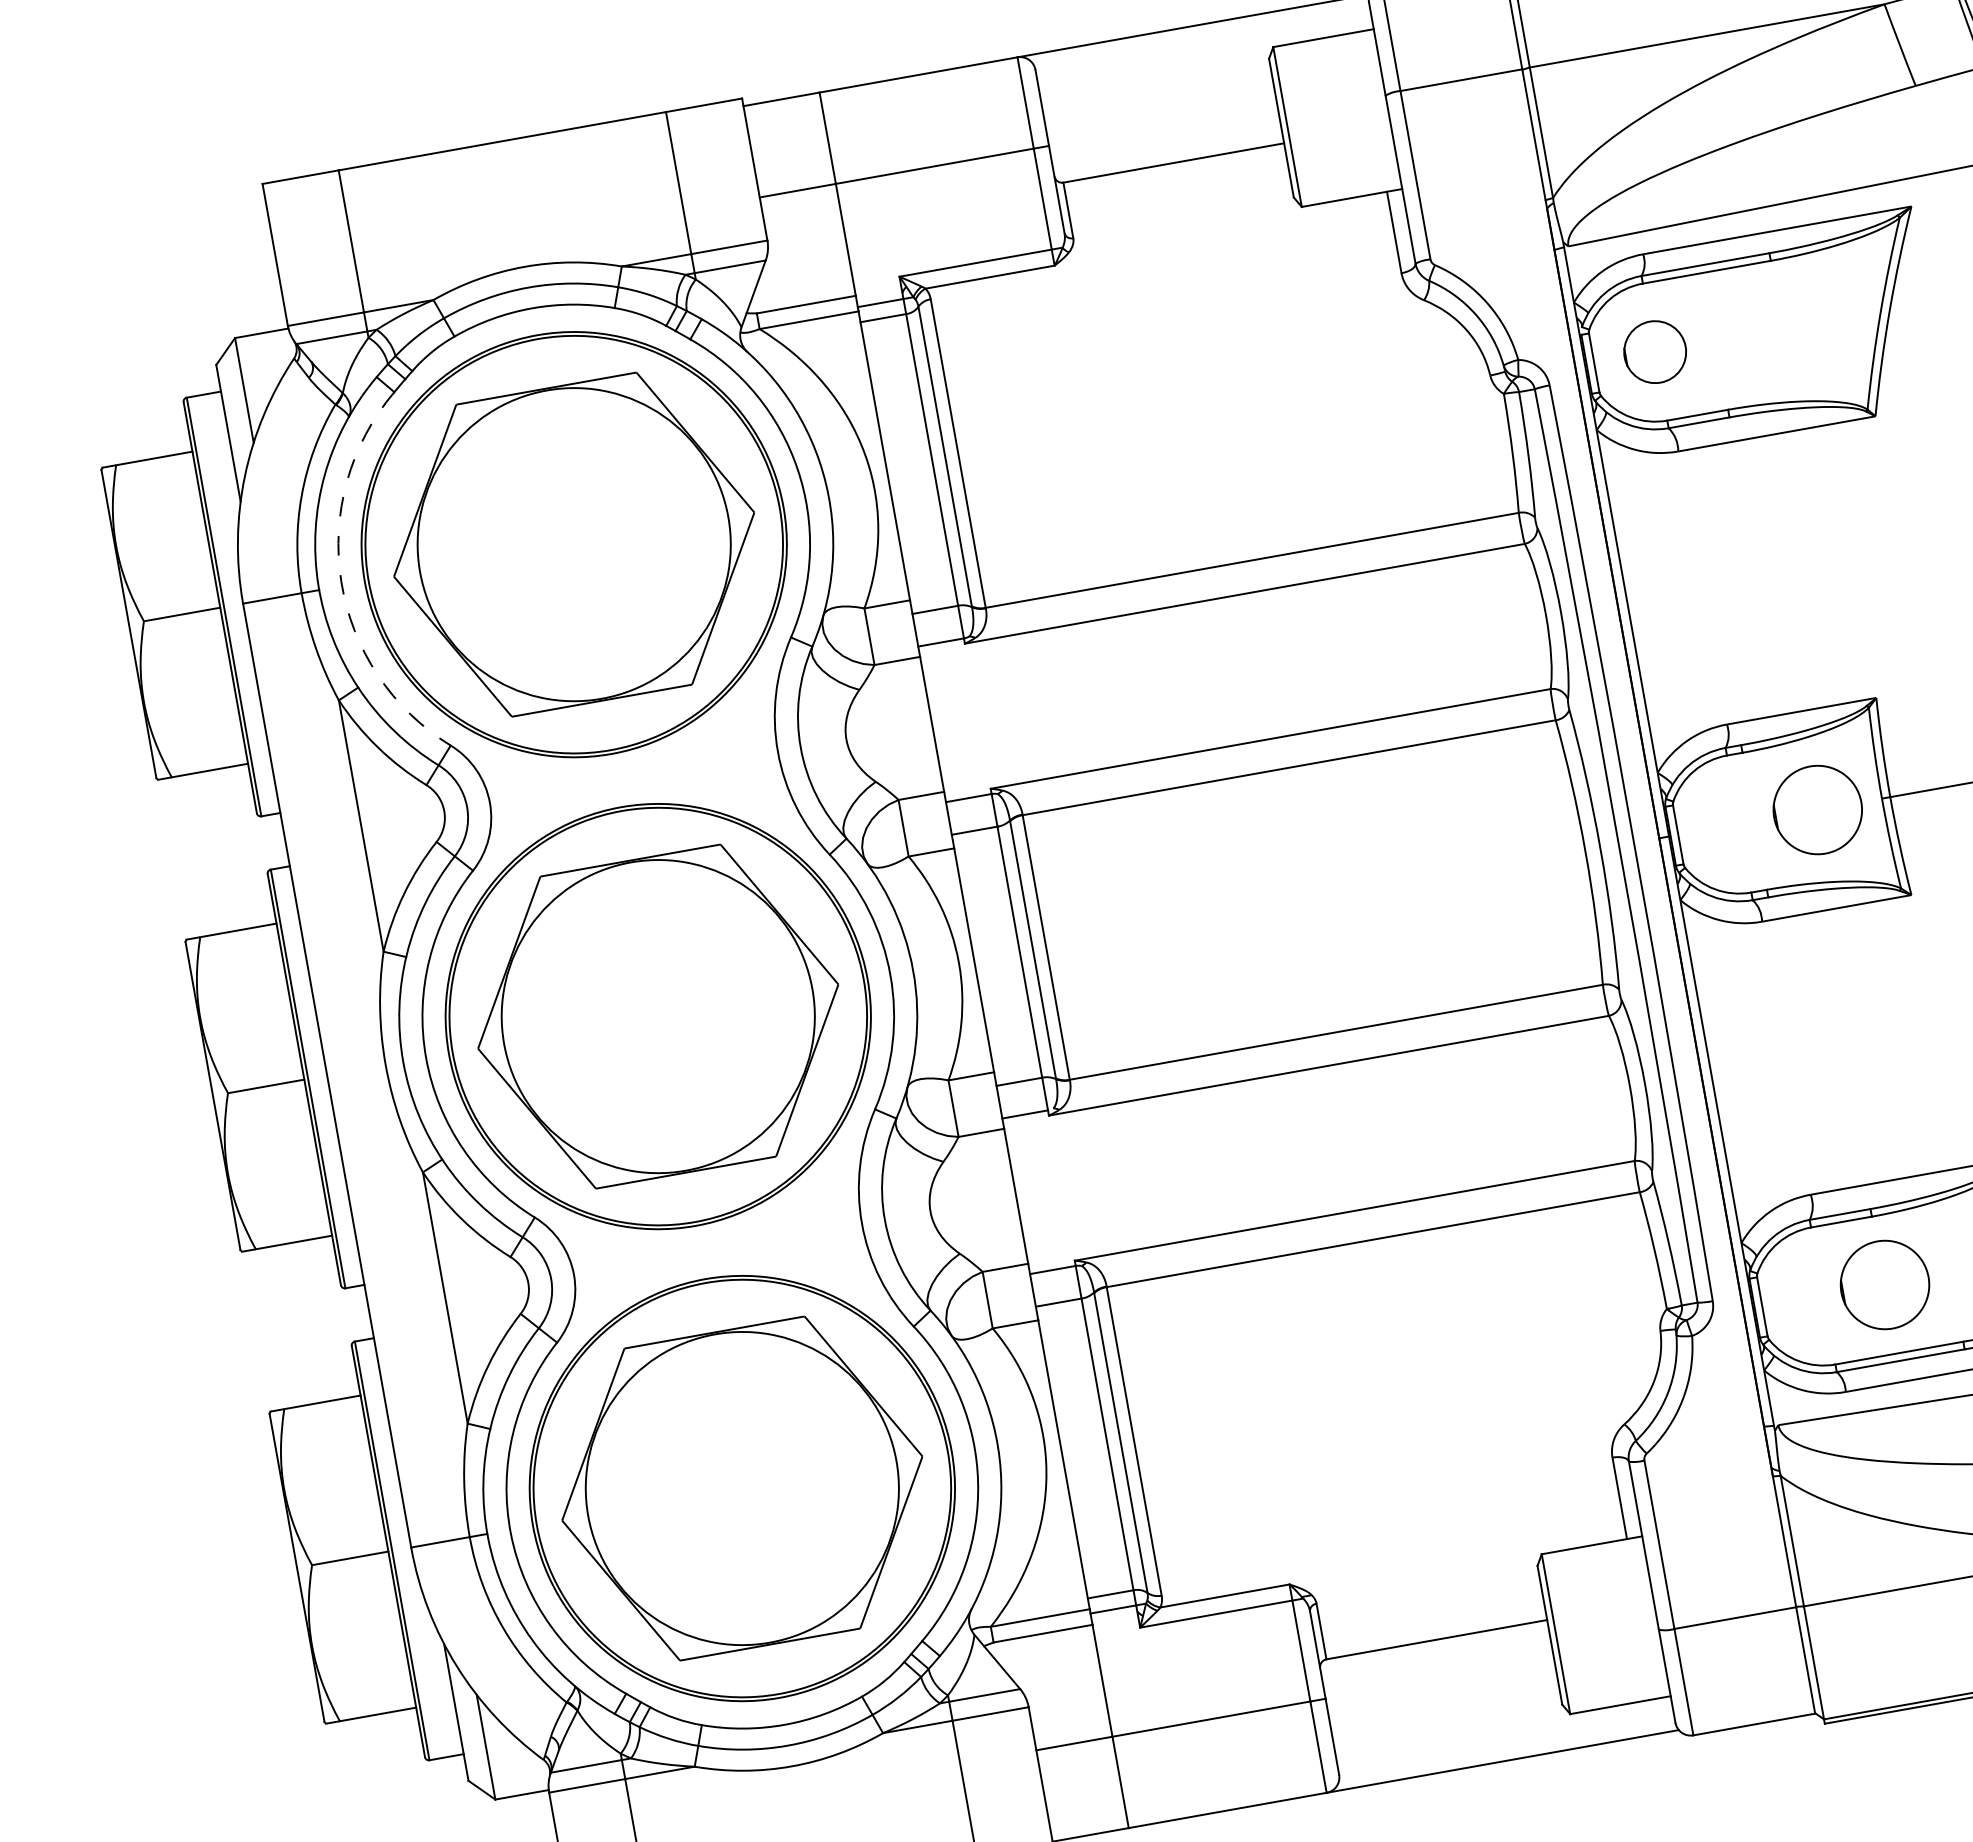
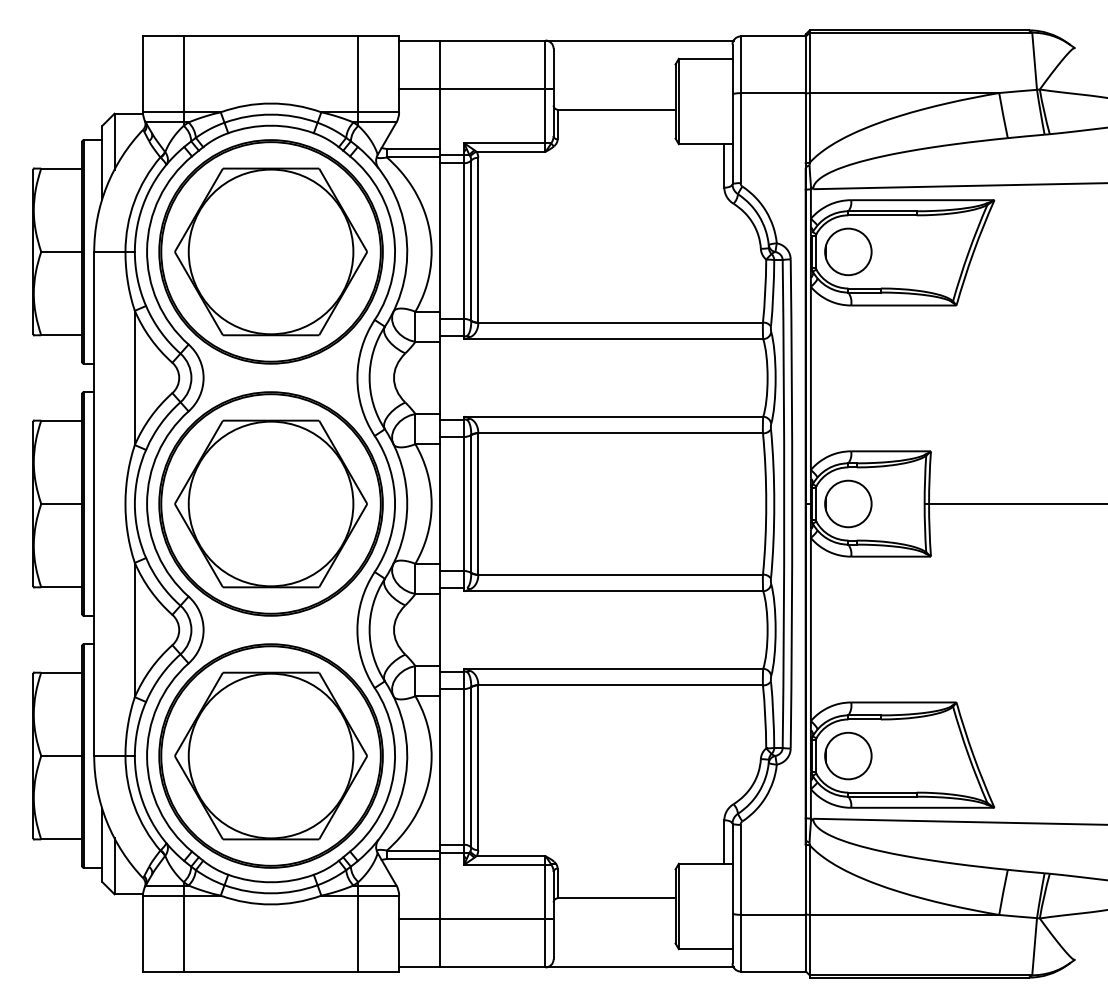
part: (1655, 351) -> (848, 251), size x1.43
arc: (342, 581) -> (147, 249), dashed -> solid
part: (1817, 809) -> (848, 503), moved
part: (1885, 1283) -> (848, 755), moved

